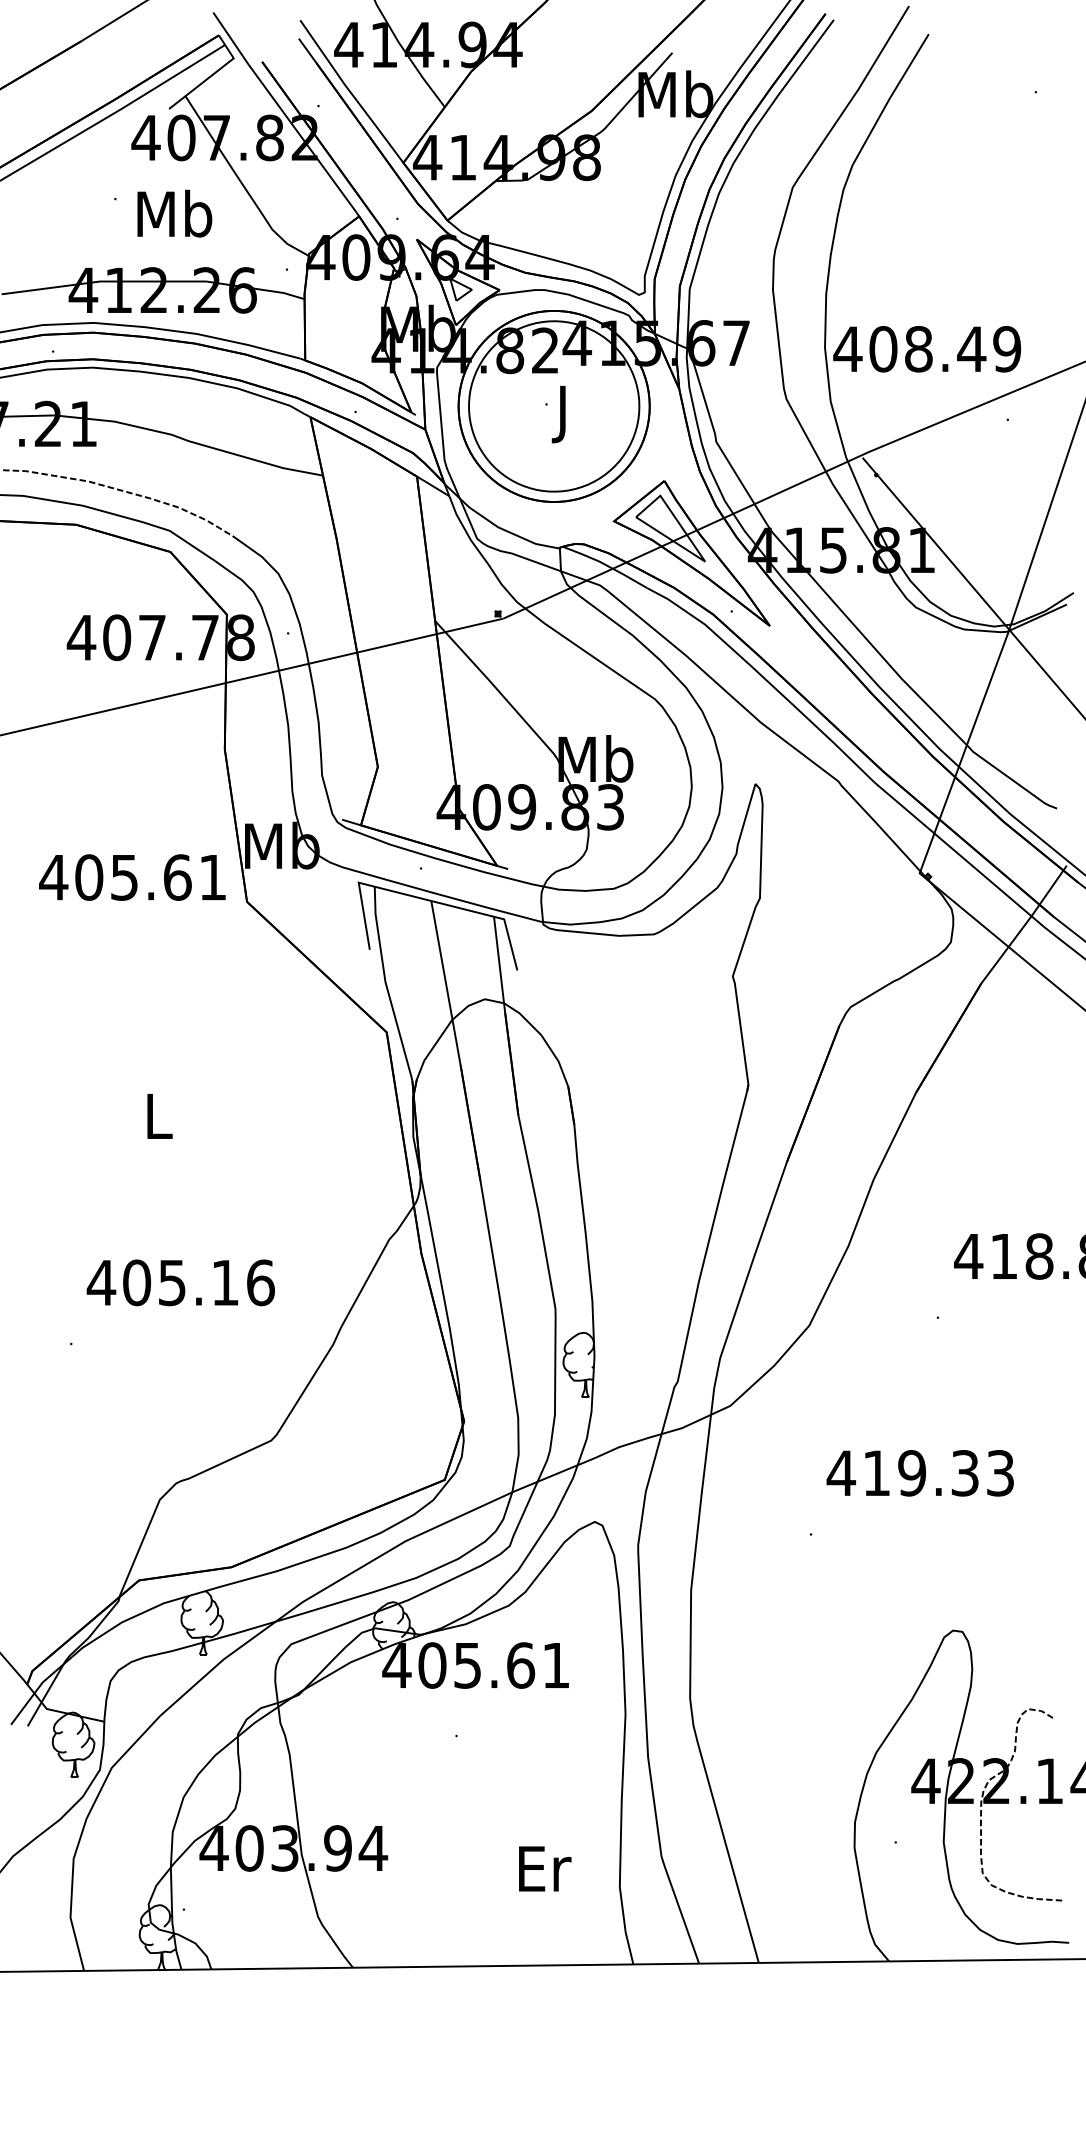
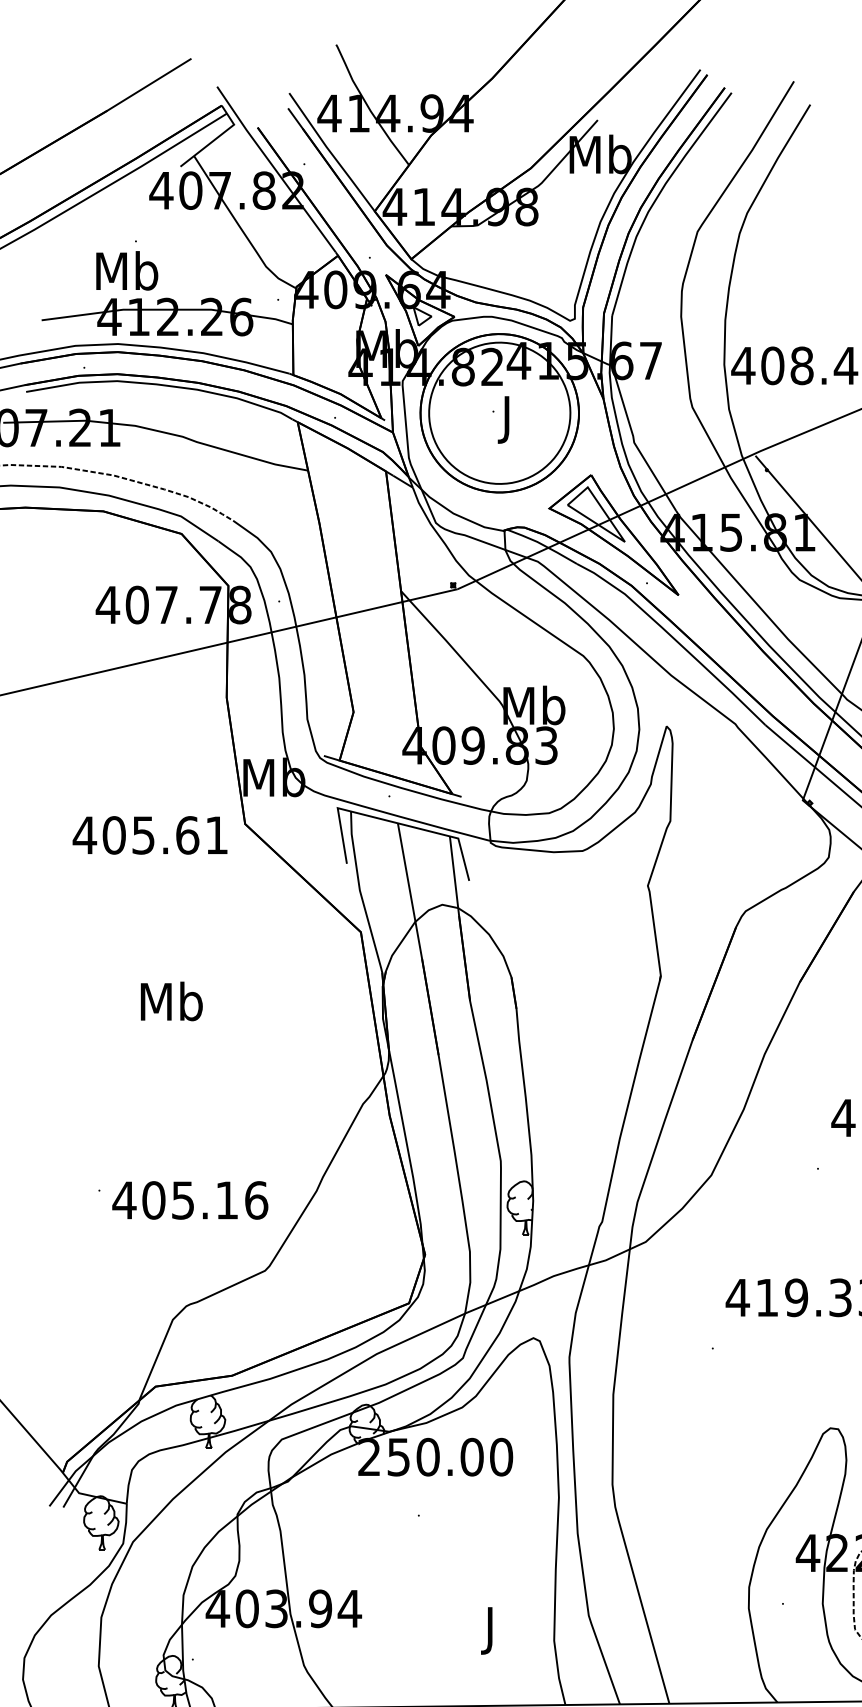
text: (174, 213) -> (126, 270), moved
text: (132, 877) -> (150, 835), moved
text: (158, 1115) -> (171, 1001), L -> Mb
text: (180, 1282) -> (189, 1200), moved
text: (476, 1665) -> (435, 1457), 405.61 -> 250.00
text: (545, 1874) -> (492, 1630), Er -> J

